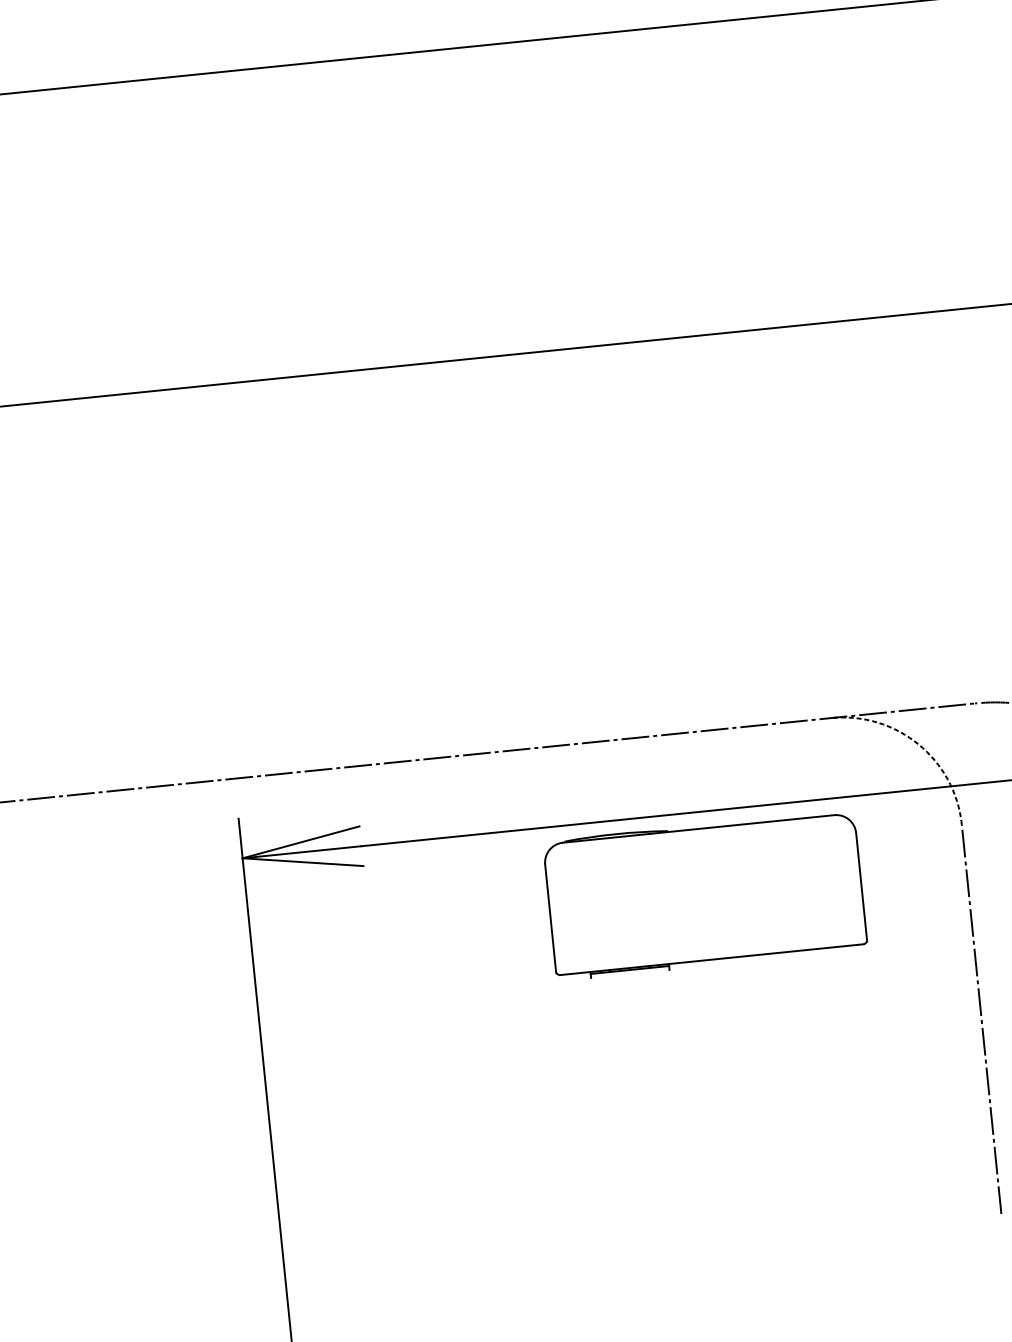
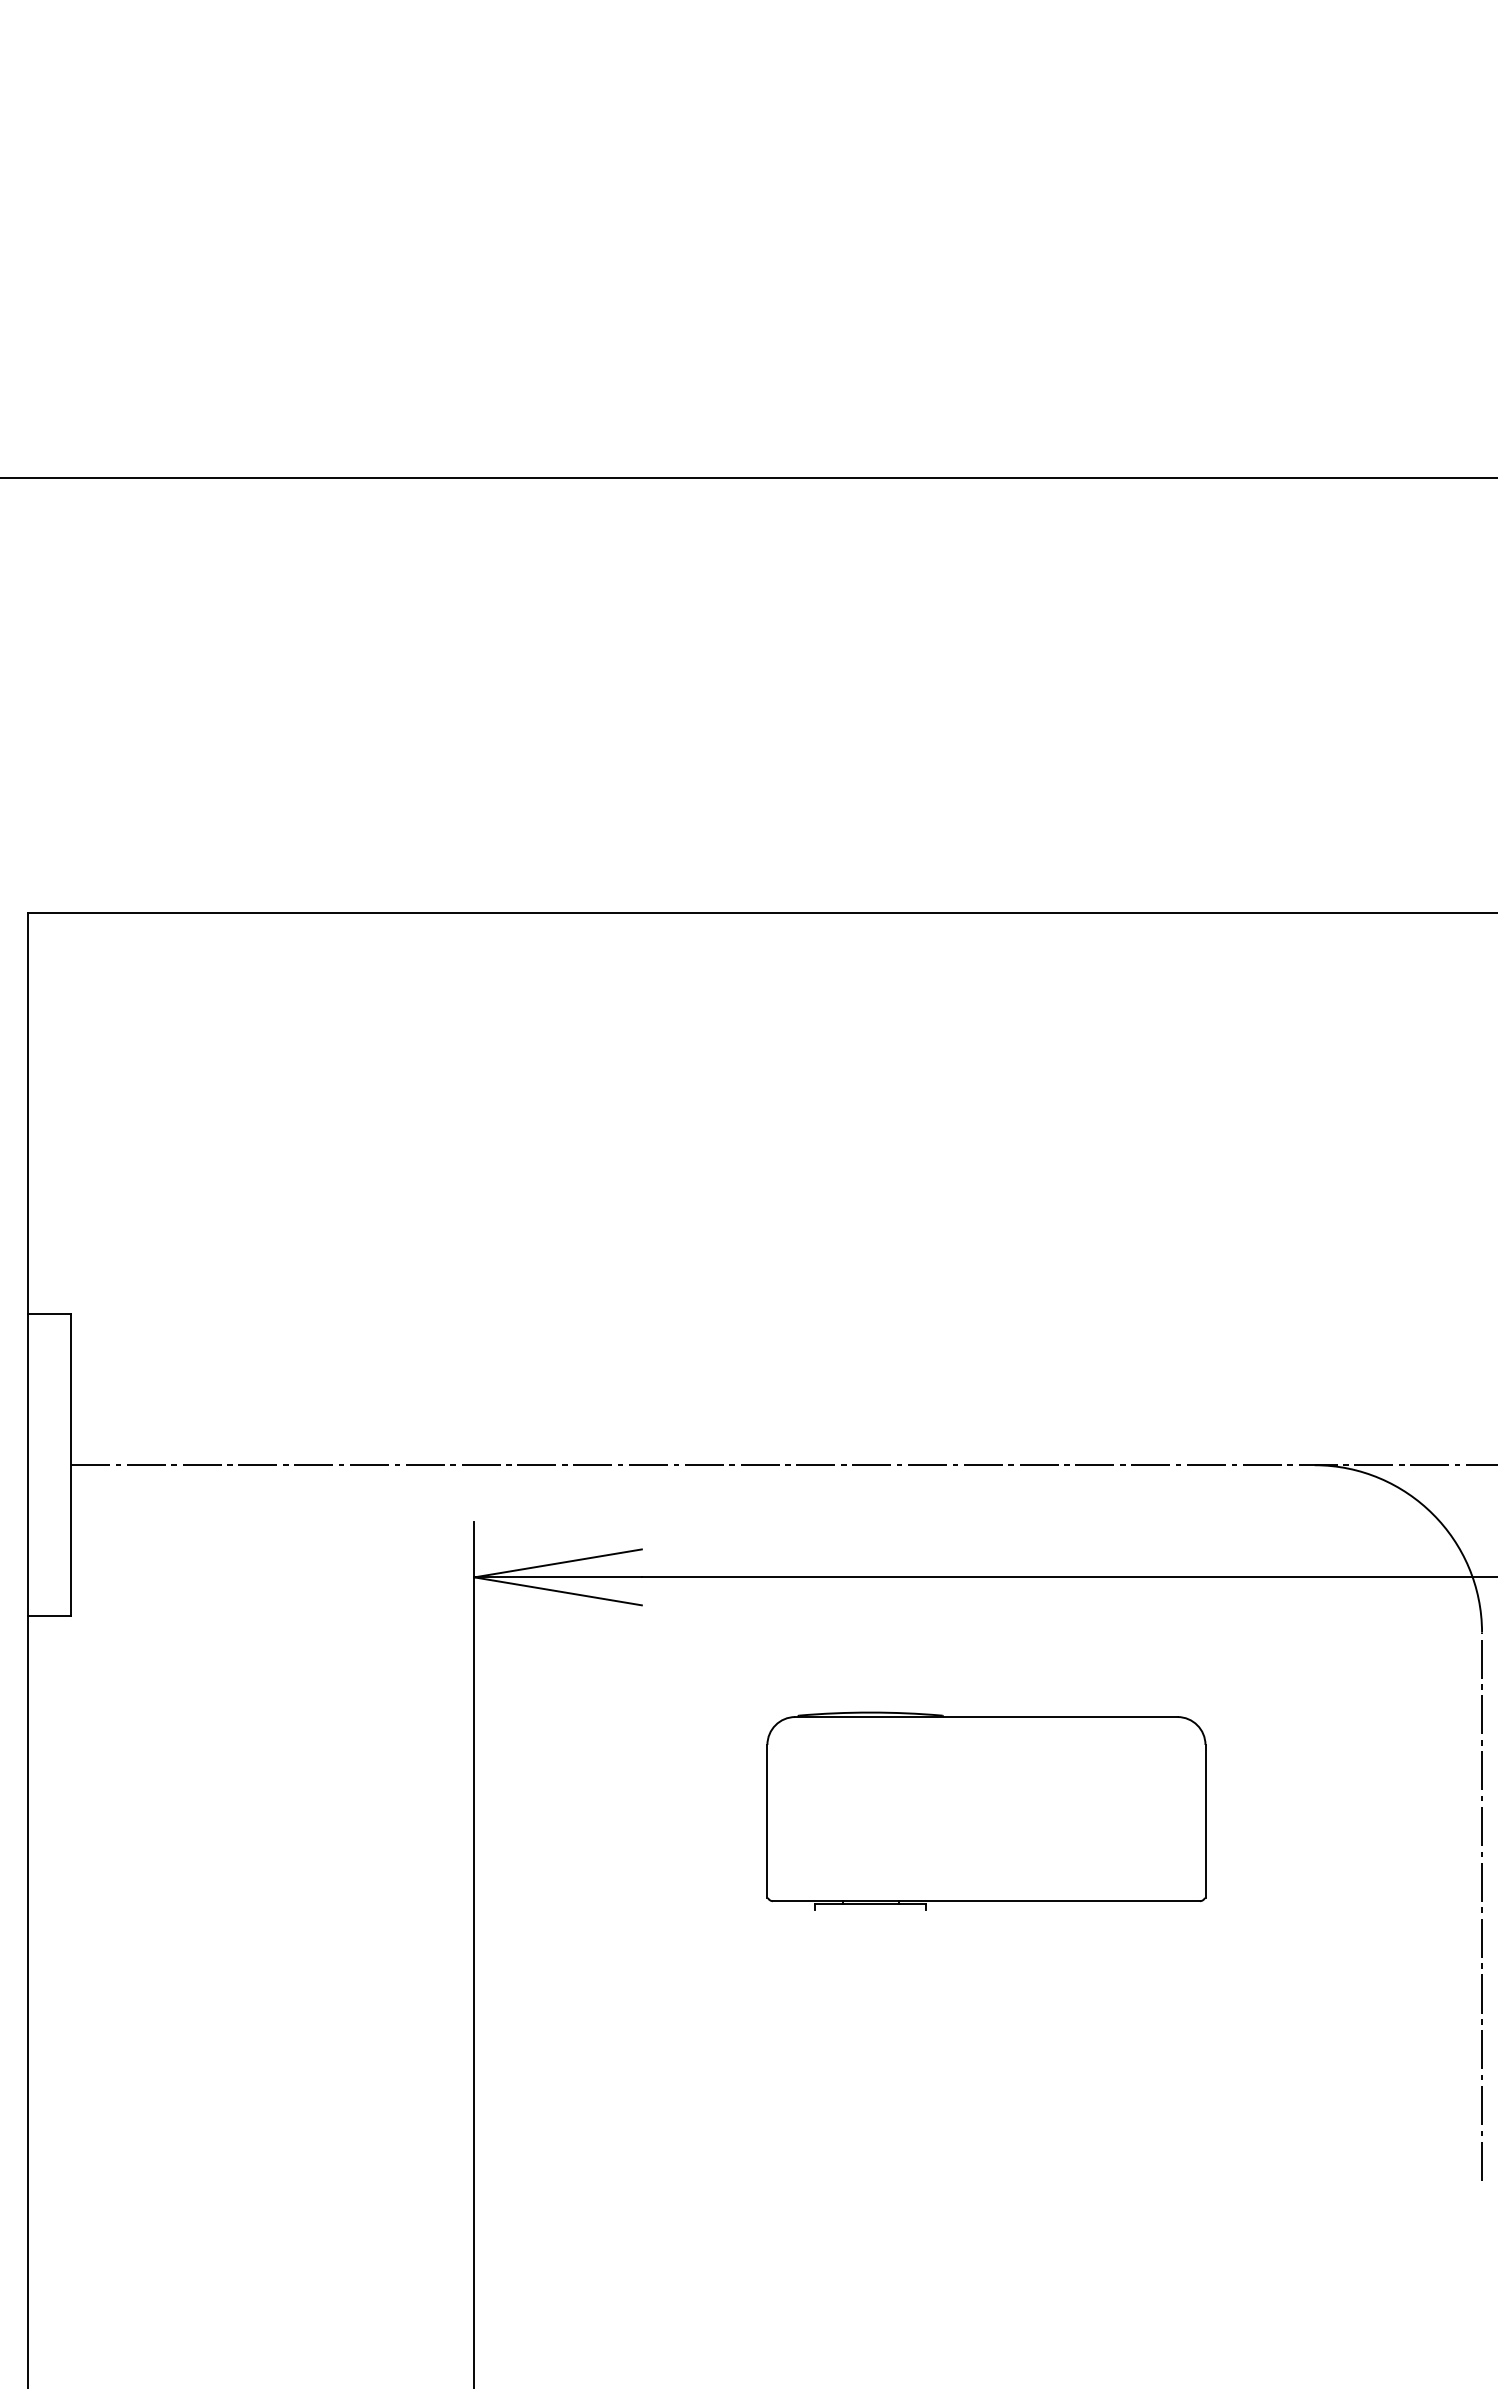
arc: (918, 744) -> (1433, 1514), dashed -> solid
part: (705, 895) -> (986, 1810), moved

